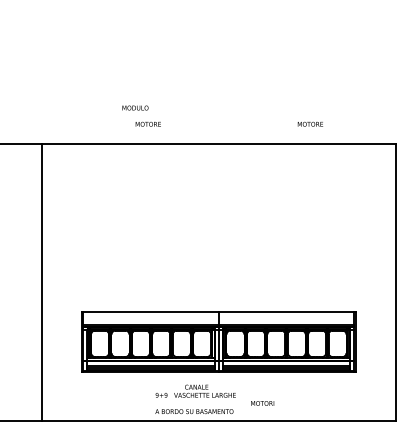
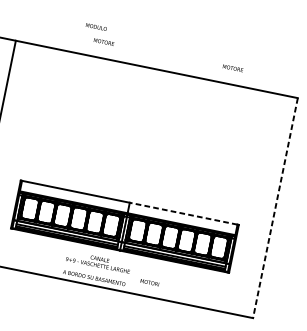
line: (395, 283) -> (274, 208), solid -> dashed
line: (286, 311) -> (183, 213), solid -> dashed

